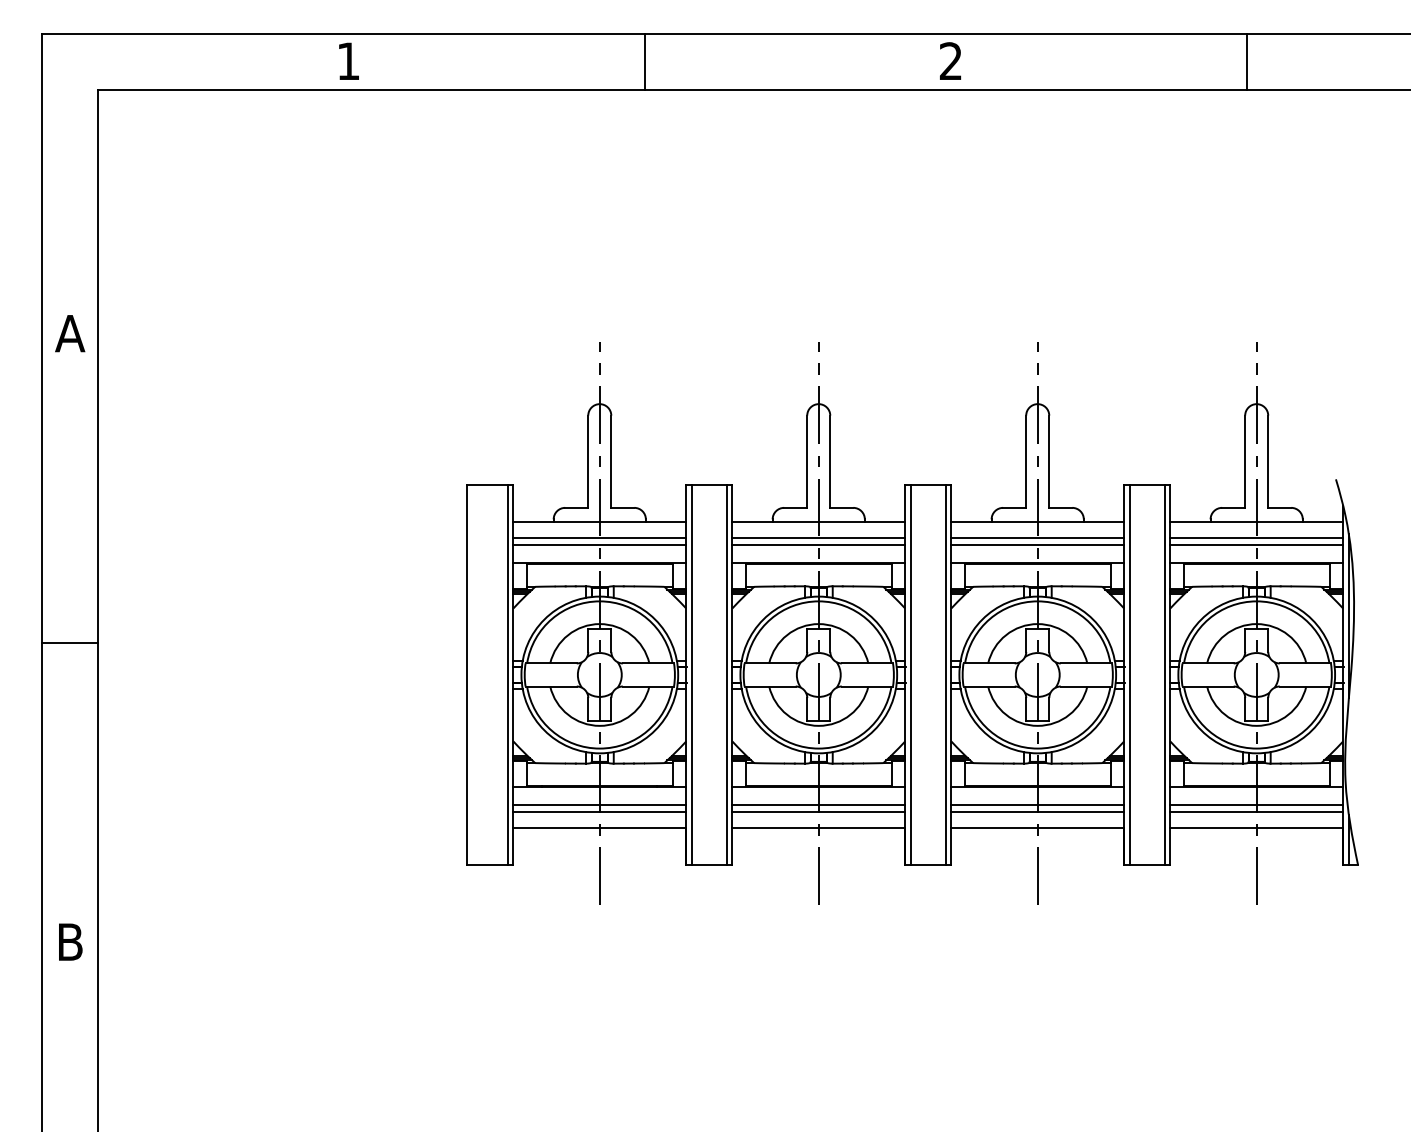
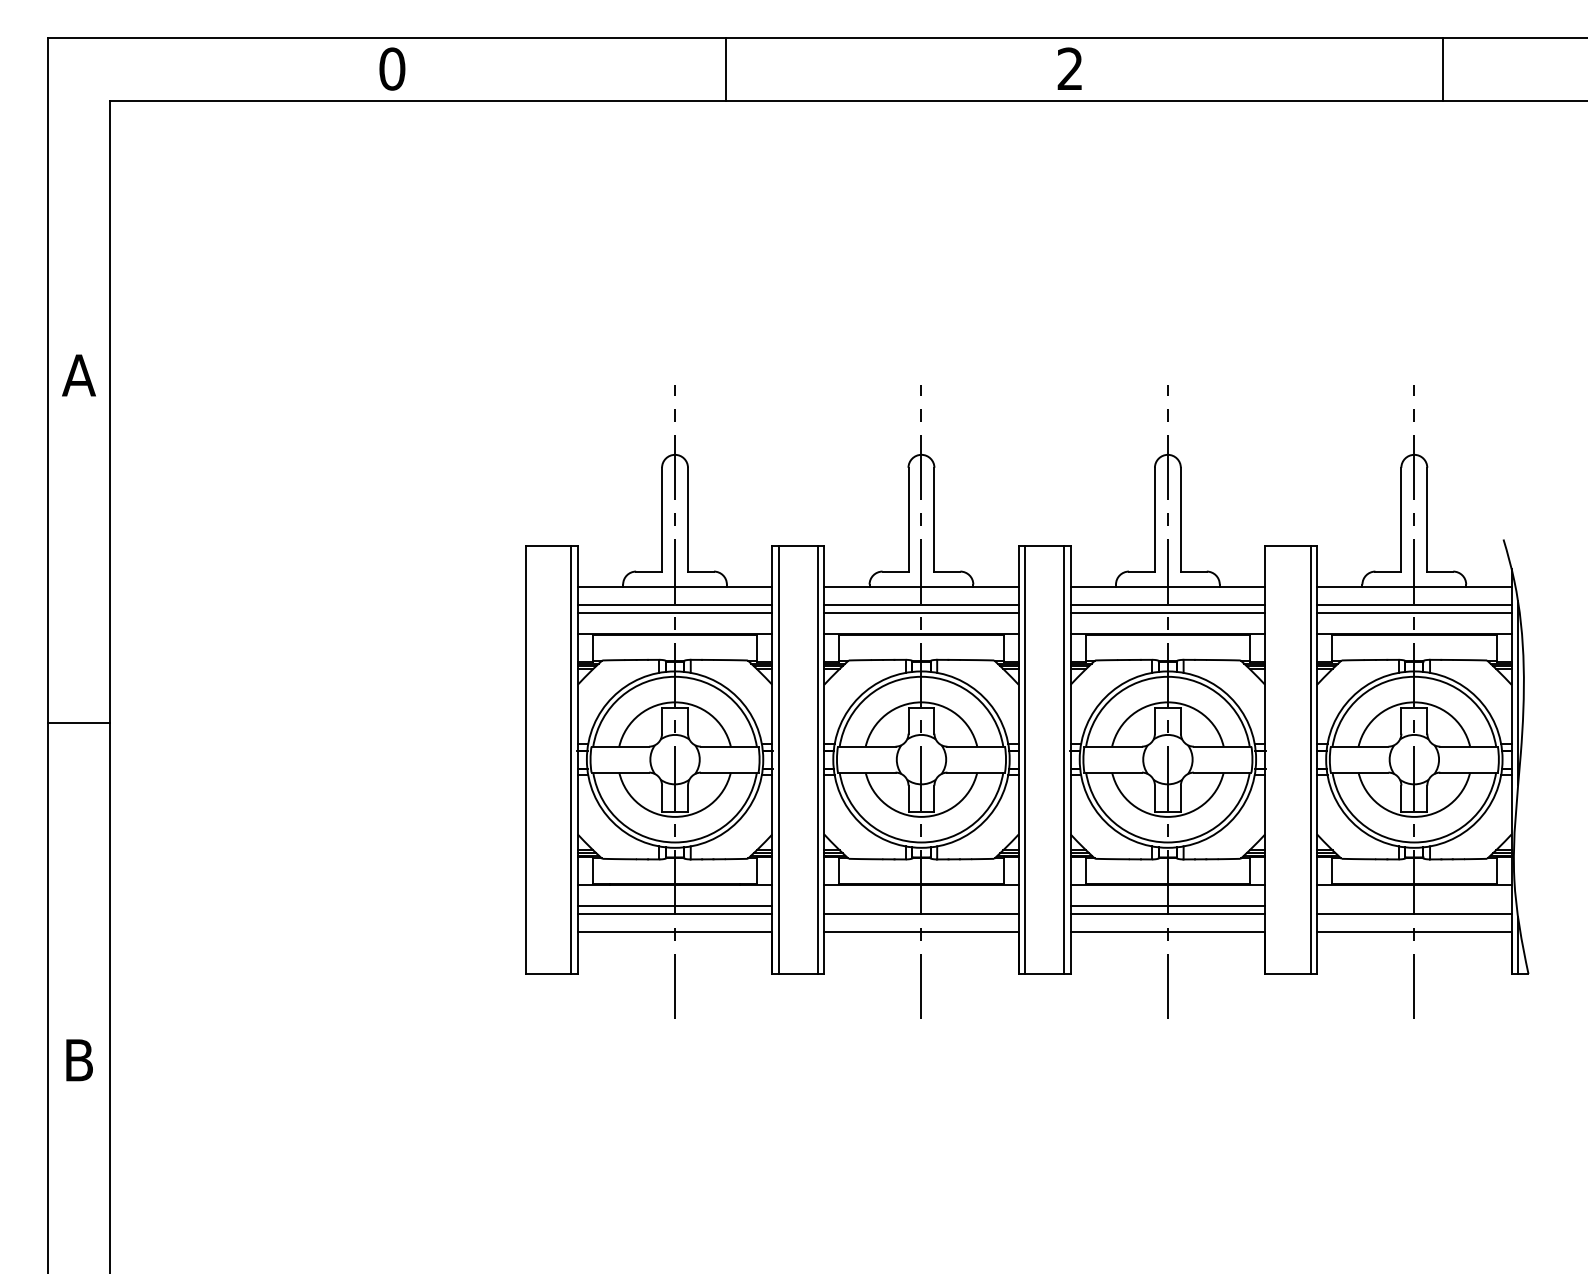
text: (348, 61) -> (392, 69), 1 -> 0
line: (1247, 61) -> (1443, 69), moved
line: (1129, 674) -> (1271, 759), removed
line: (818, 805) -> (921, 906), removed
line: (1256, 805) -> (1414, 906), removed

